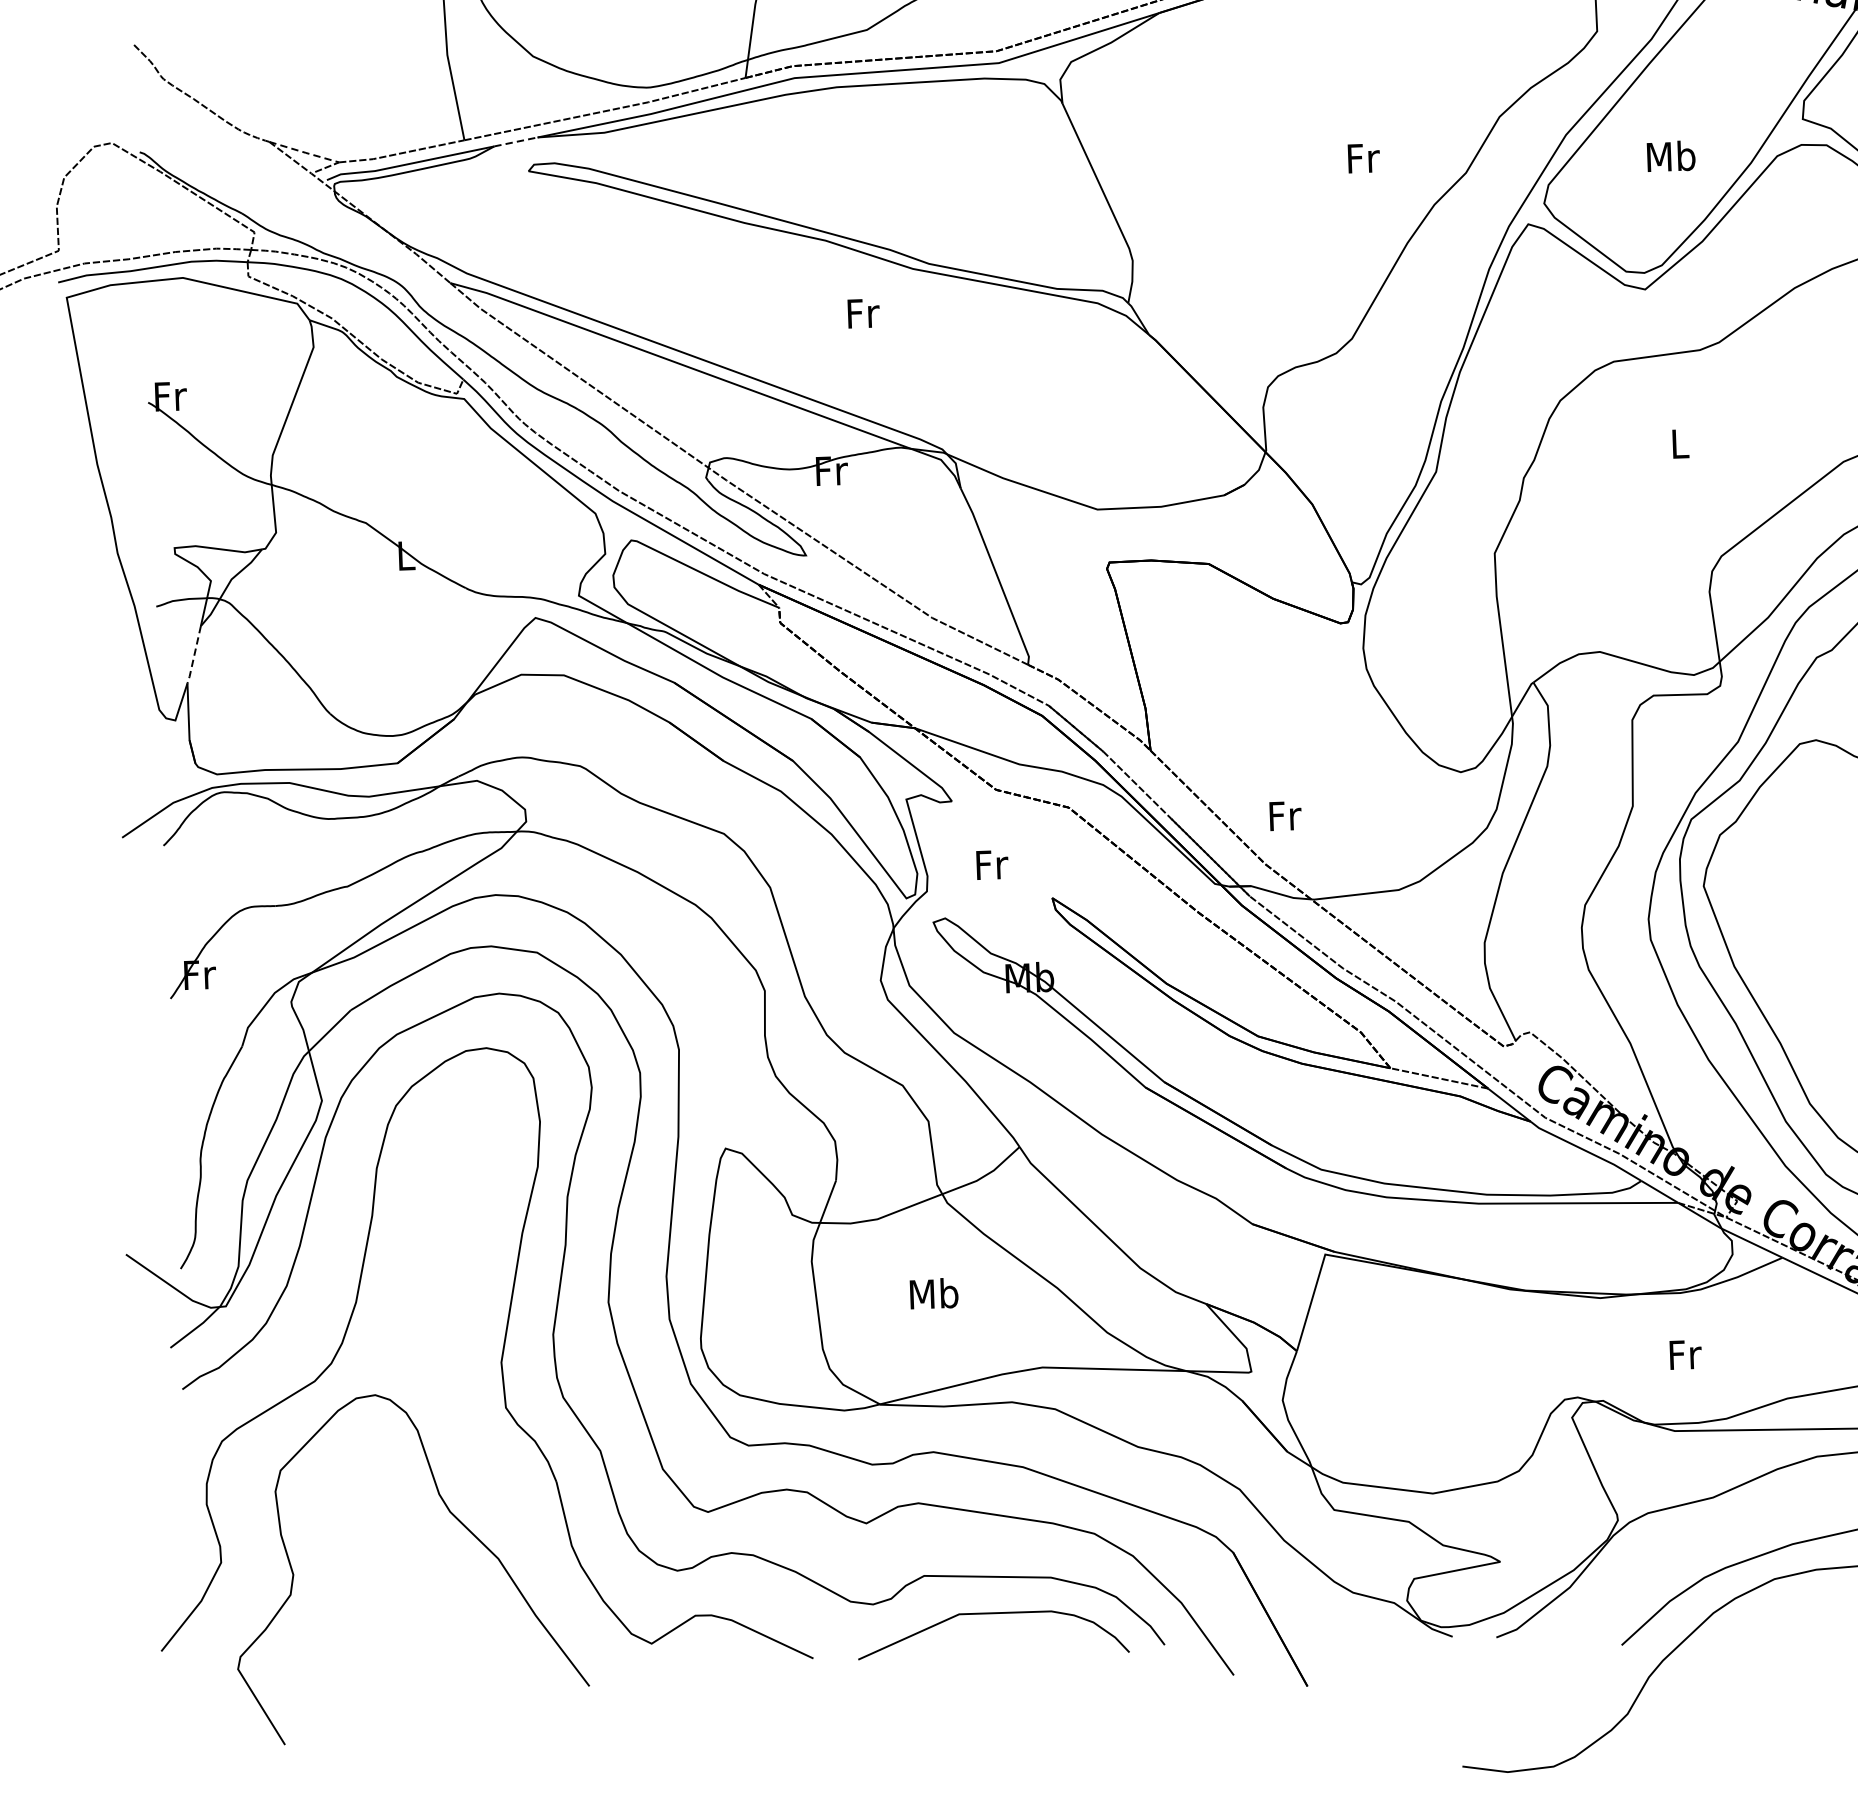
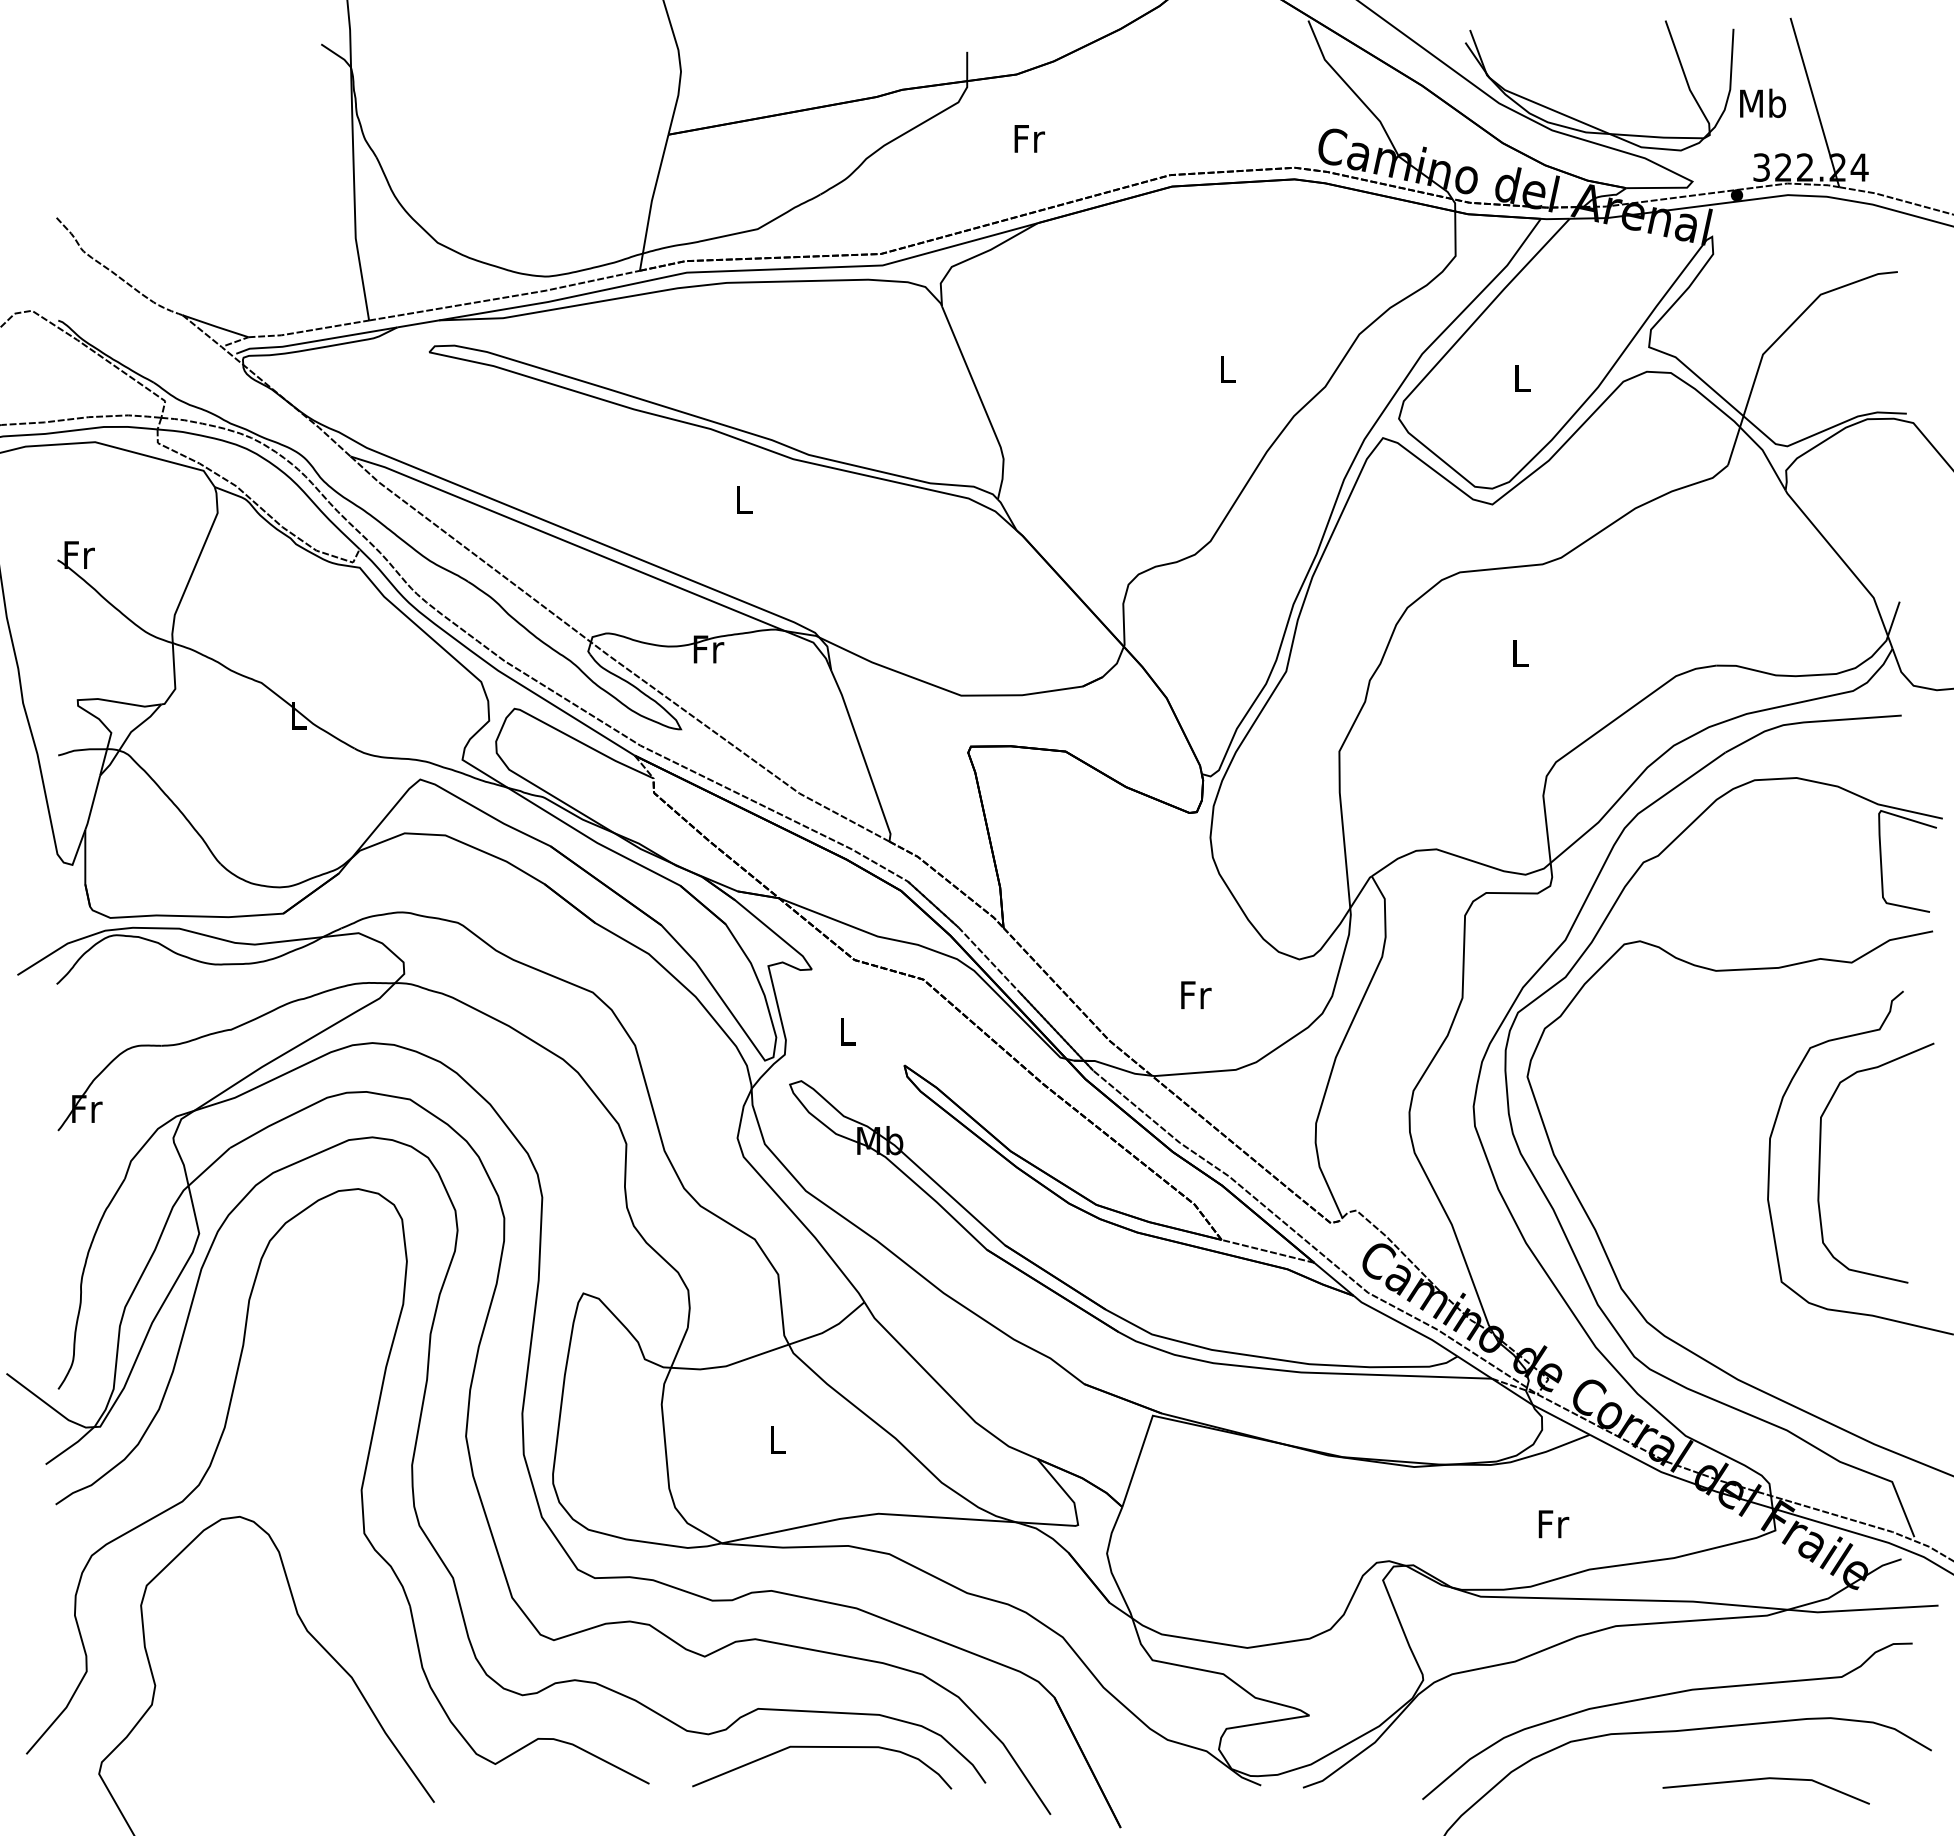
line: (516, 141) -> (418, 323), dashed -> solid
line: (305, 152) -> (216, 326), dashed -> solid
text: (1671, 155) -> (1522, 377), Mb -> L
text: (1364, 158) -> (1228, 369), Fr -> L
text: (863, 312) -> (744, 499), Fr -> L
line: (193, 655) -> (92, 803), dashed -> solid
text: (1285, 816) -> (1196, 995), moved
text: (992, 864) -> (848, 1031), Fr -> L
text: (934, 1293) -> (777, 1439), Mb -> L
text: (1685, 1355) -> (1553, 1524), moved

